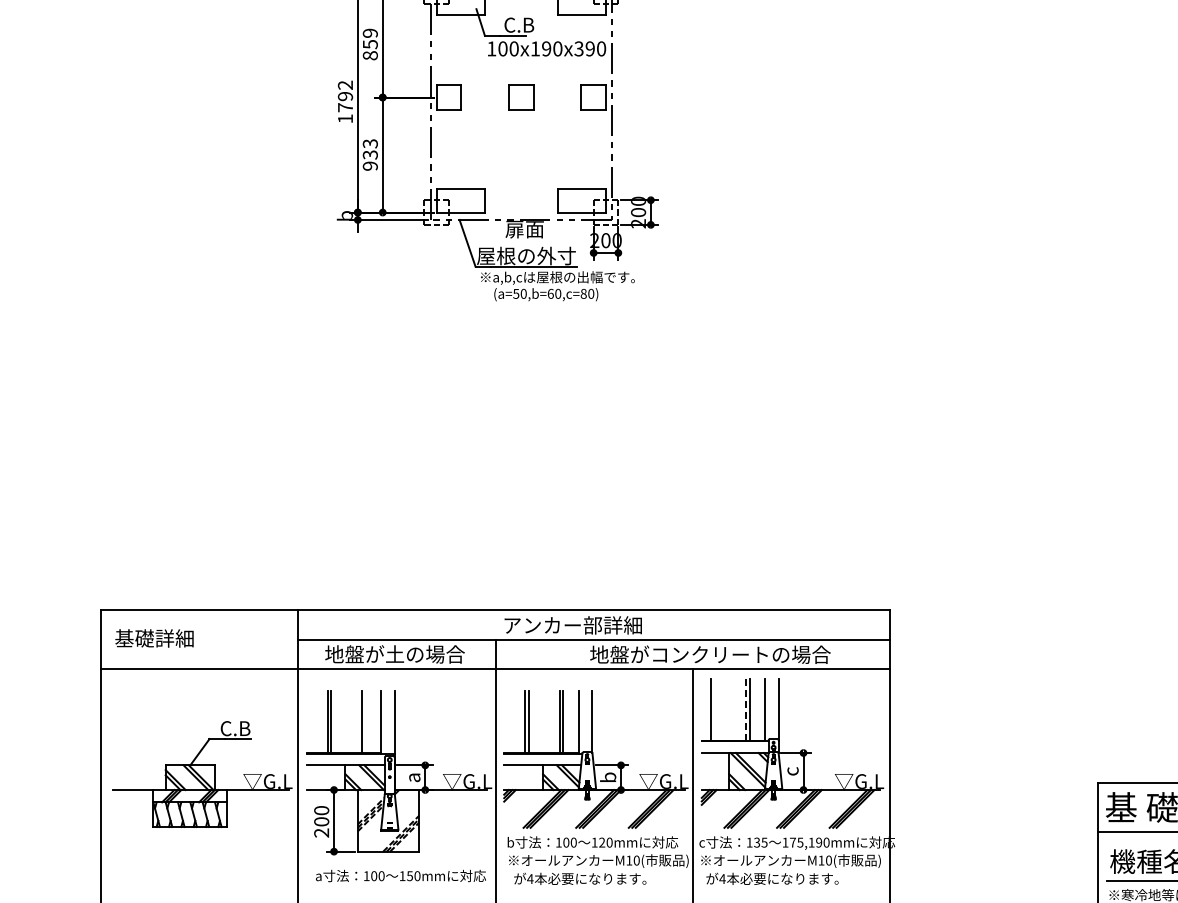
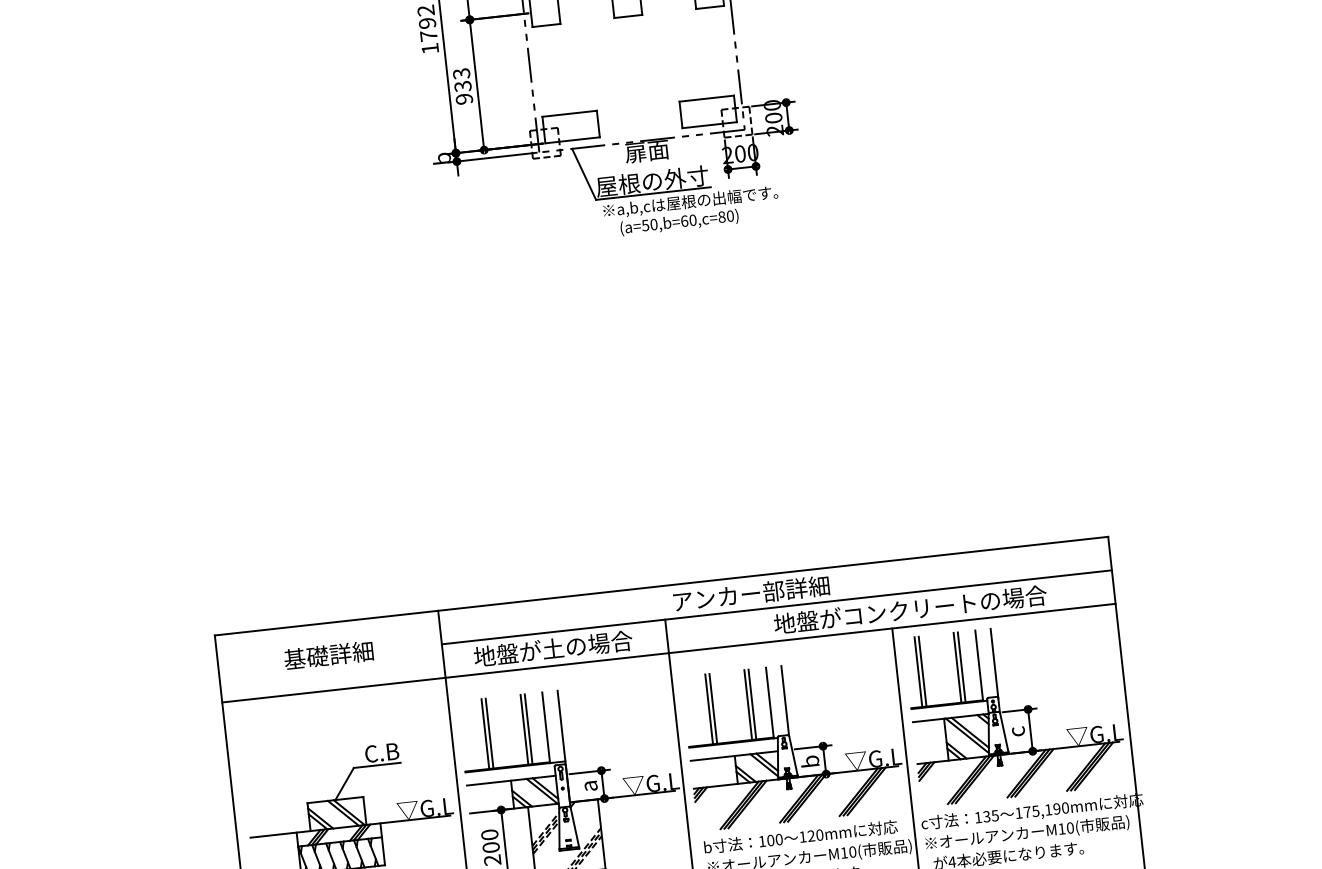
text: (154, 638) -> (328, 655), moved
line: (715, 709) -> (923, 671), added
line: (745, 709) -> (957, 667), dashed -> solid
line: (365, 722) -> (528, 729), added

